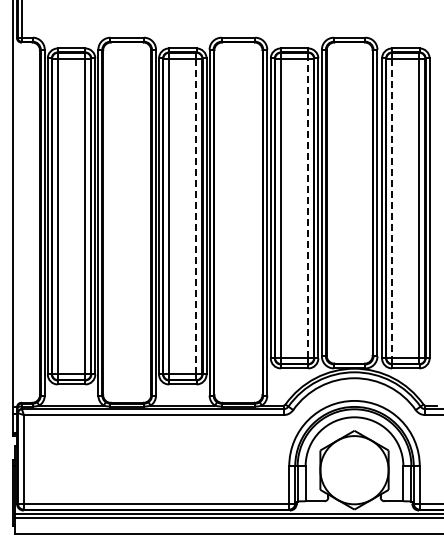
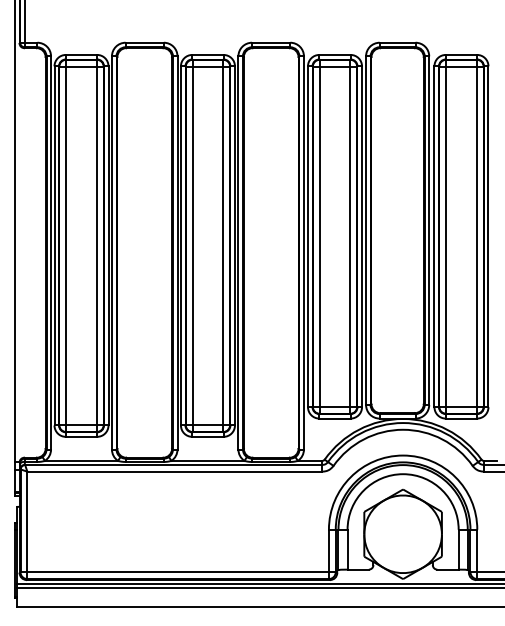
line: (308, 208) -> (350, 236), dashed -> solid
line: (392, 208) -> (446, 236), dashed -> solid
line: (196, 216) -> (223, 245), dashed -> solid

